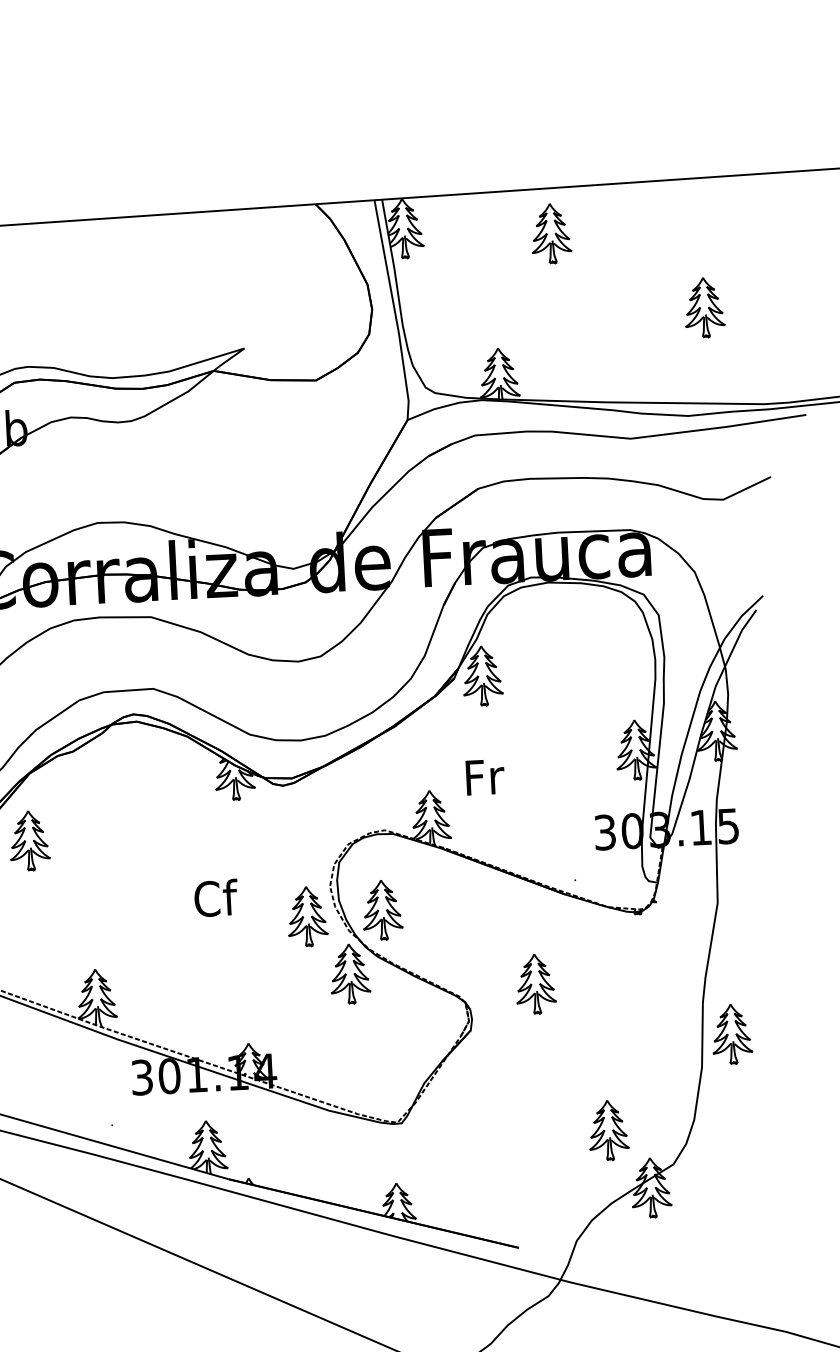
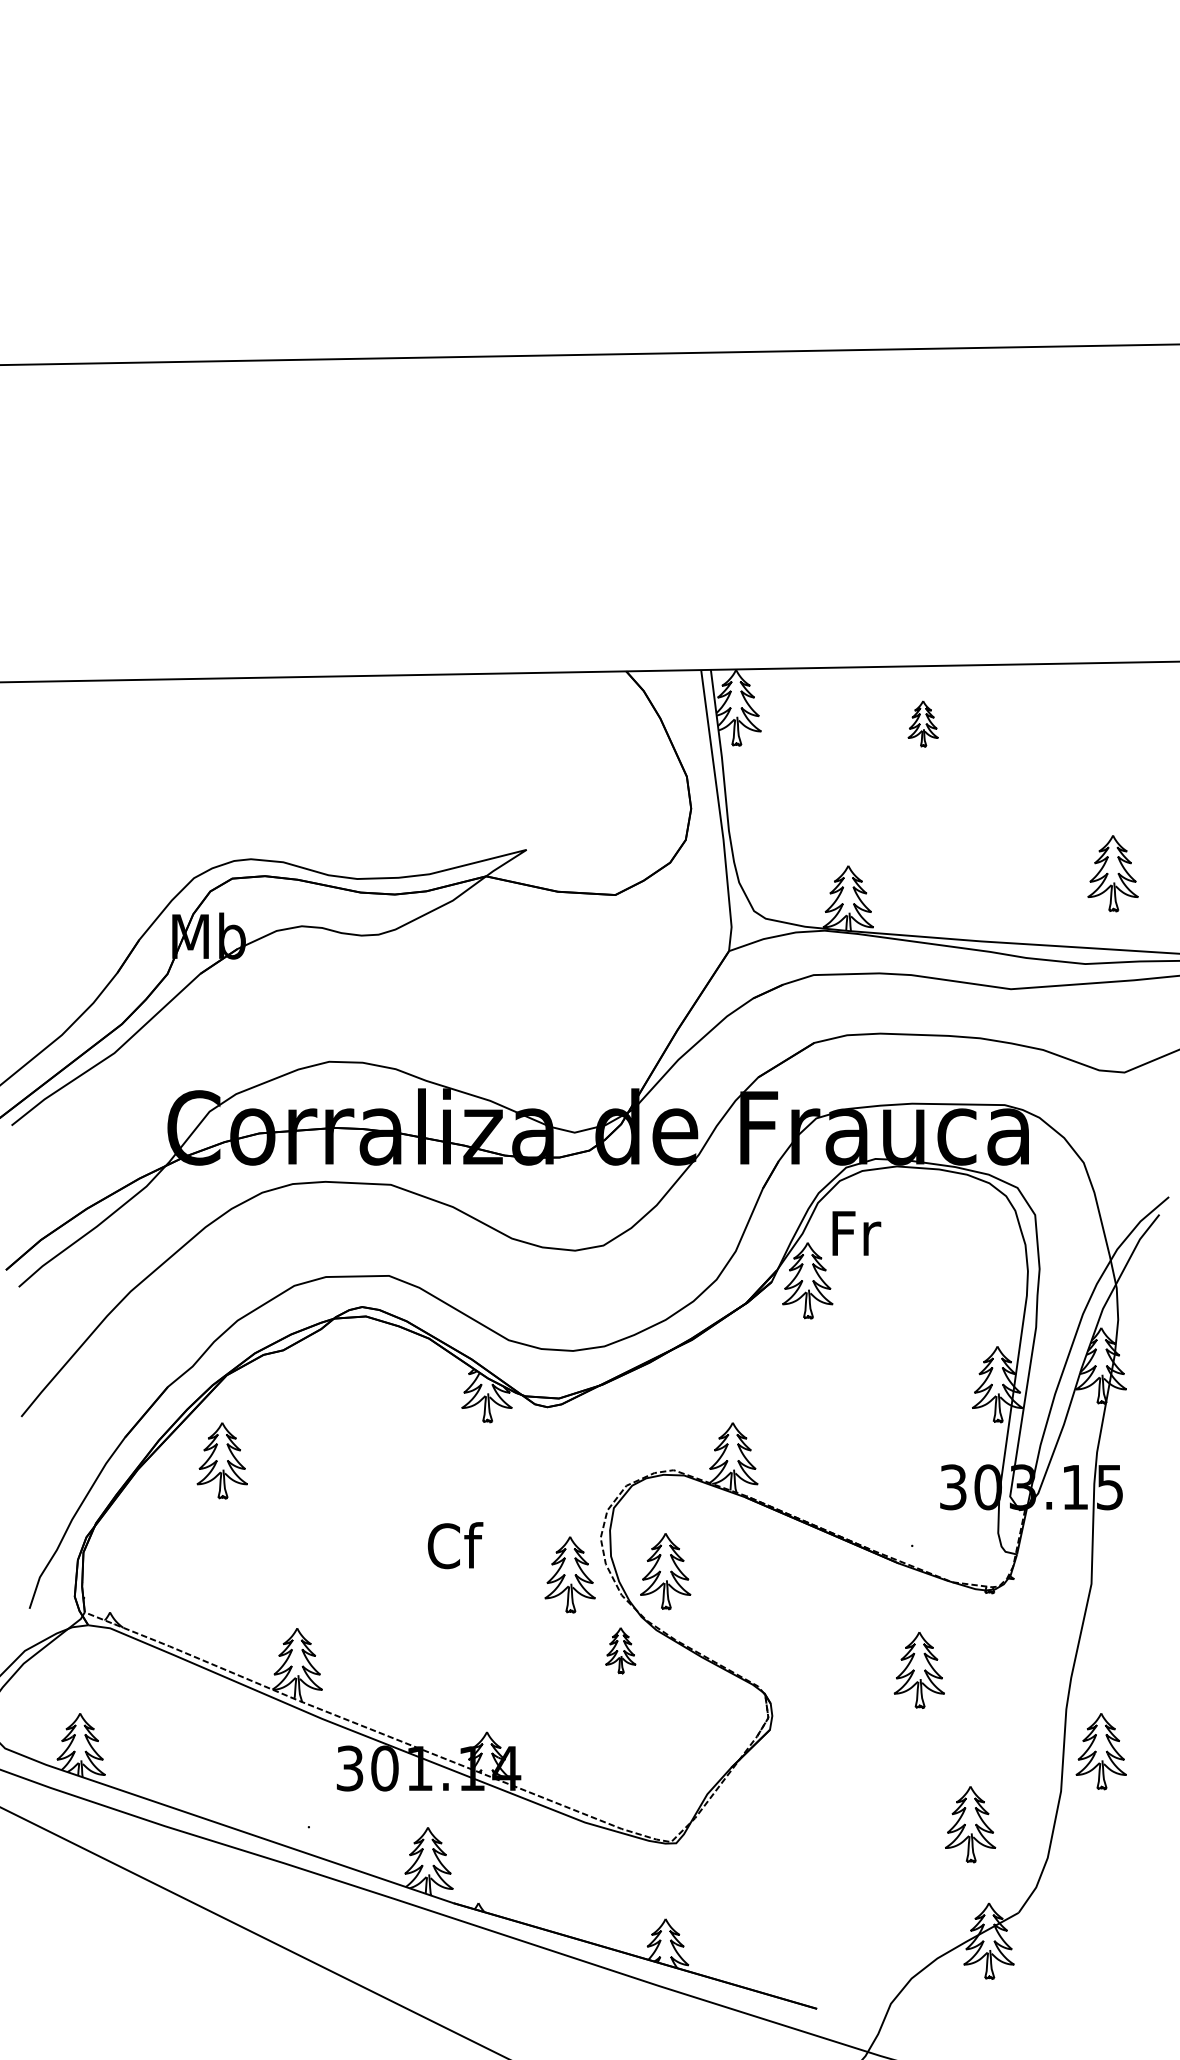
part: (550, 233) -> (922, 723), size x0.6
part: (704, 307) -> (1112, 873), moved
text: (485, 777) -> (856, 1233), moved
part: (350, 974) -> (620, 1650), size x0.6
part: (535, 984) -> (918, 1670), moved
part: (608, 1130) -> (970, 1824), moved

